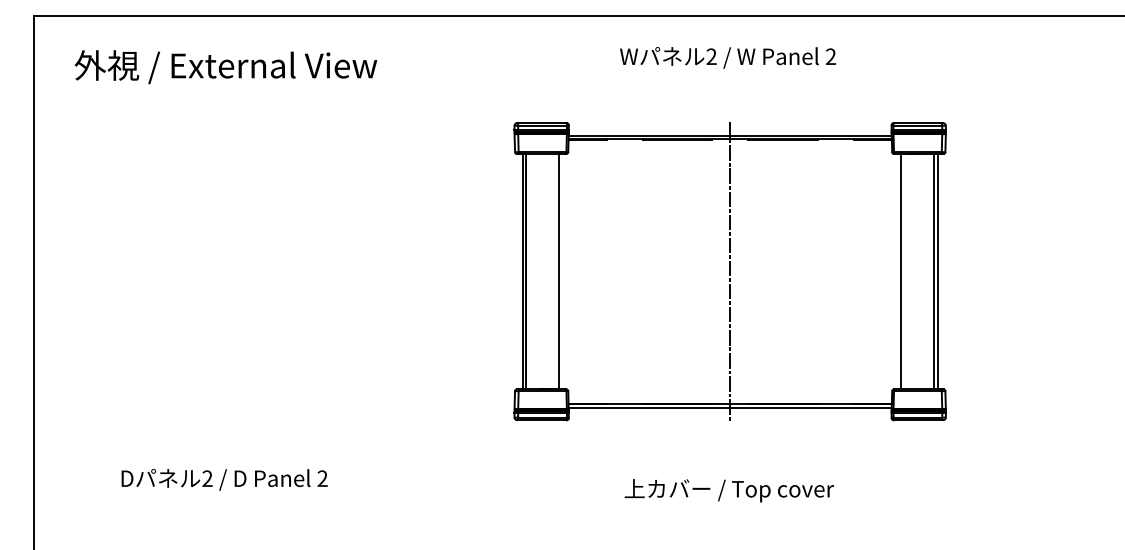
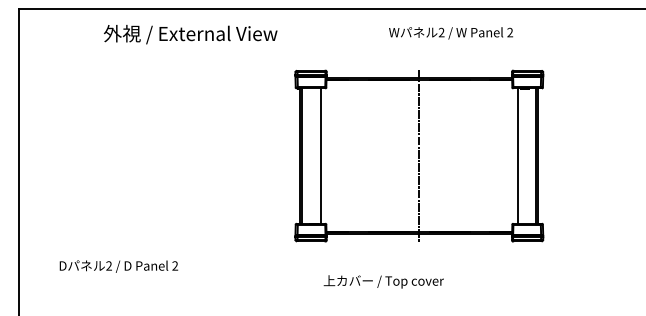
text: (727, 58) -> (450, 33), moved
text: (225, 66) -> (190, 34), moved
text: (223, 479) -> (118, 266), moved
text: (728, 490) -> (383, 281), moved

